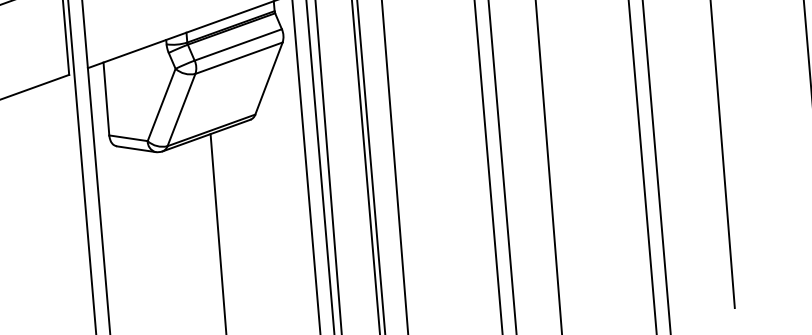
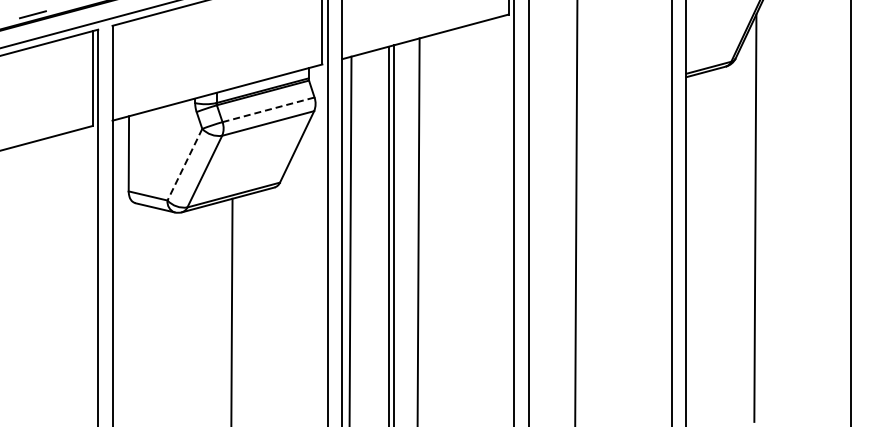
line: (238, 44) -> (268, 109), solid -> dashed
line: (161, 104) -> (184, 164), solid -> dashed

